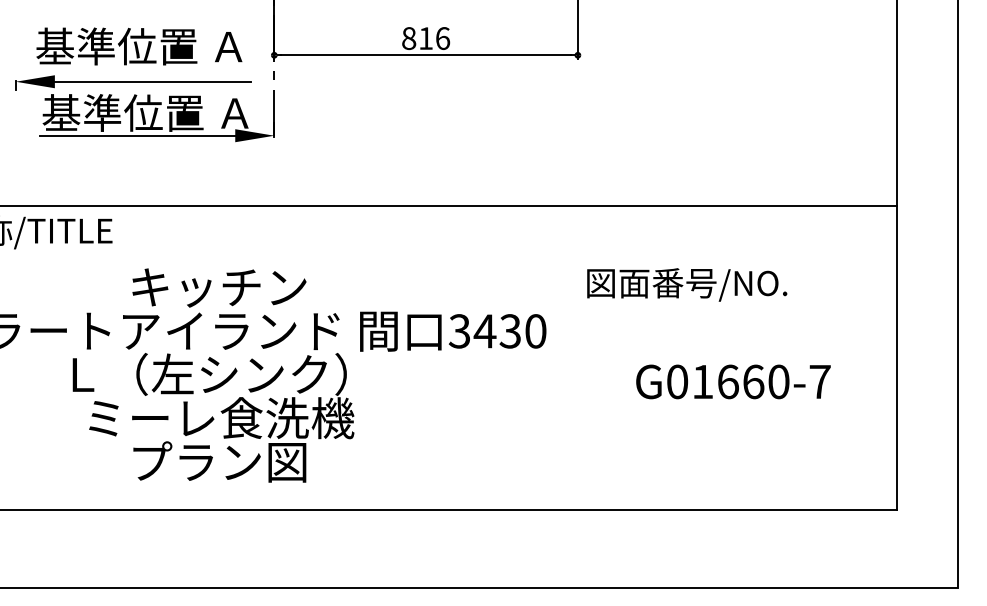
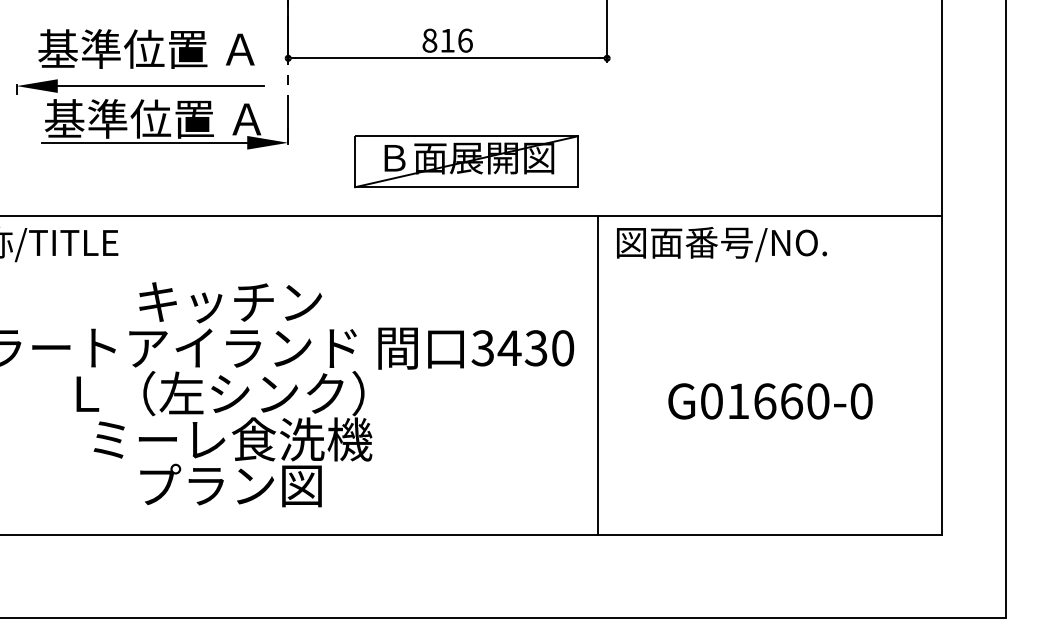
part: (443, 153) -> (466, 161), added
text: (686, 284) -> (721, 244), moved
line: (569, 357) -> (598, 375), added
text: (820, 382) -> (861, 401), G01660-7 -> G01660-0

